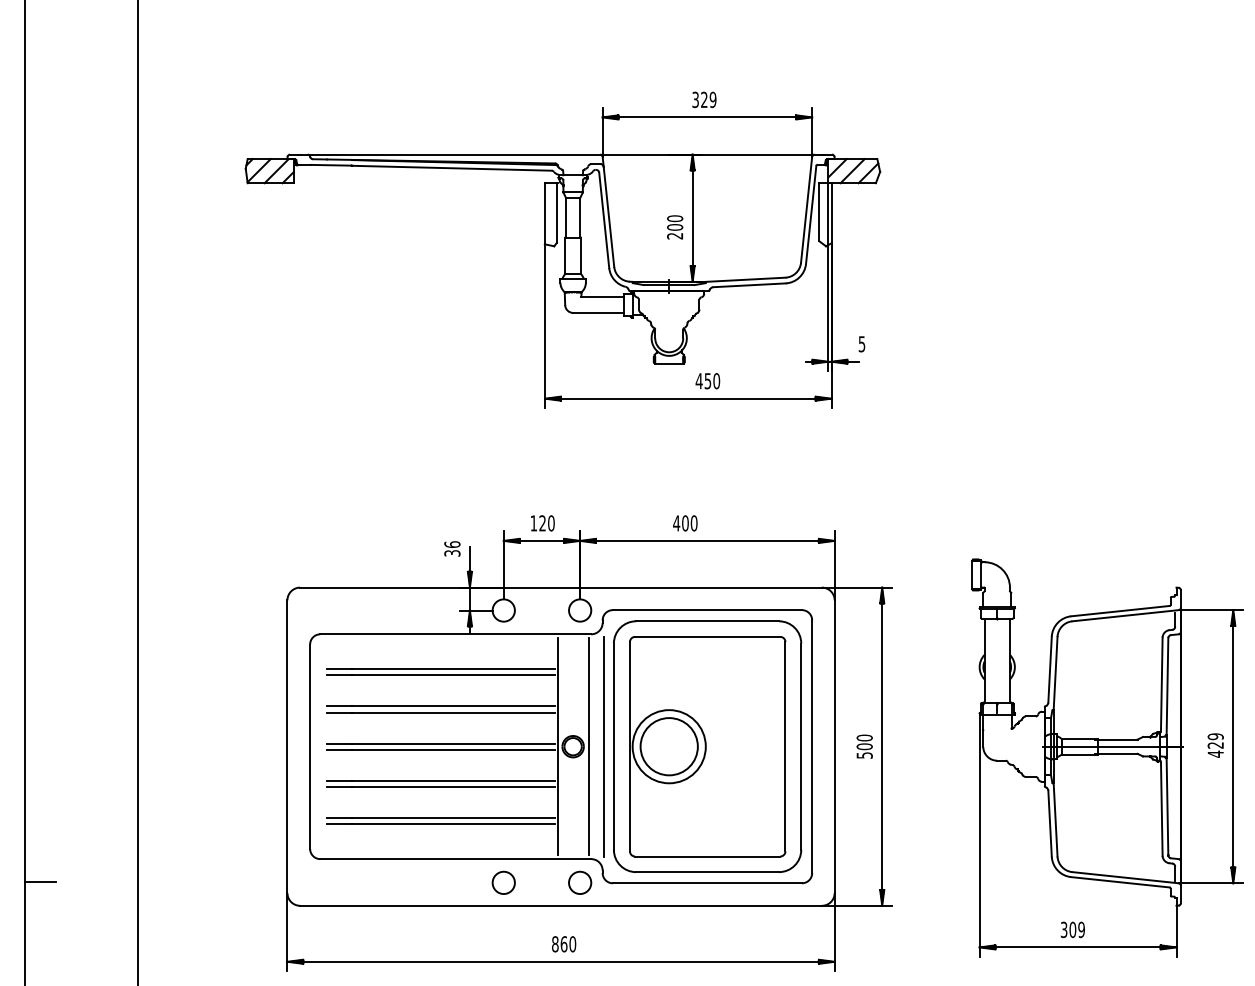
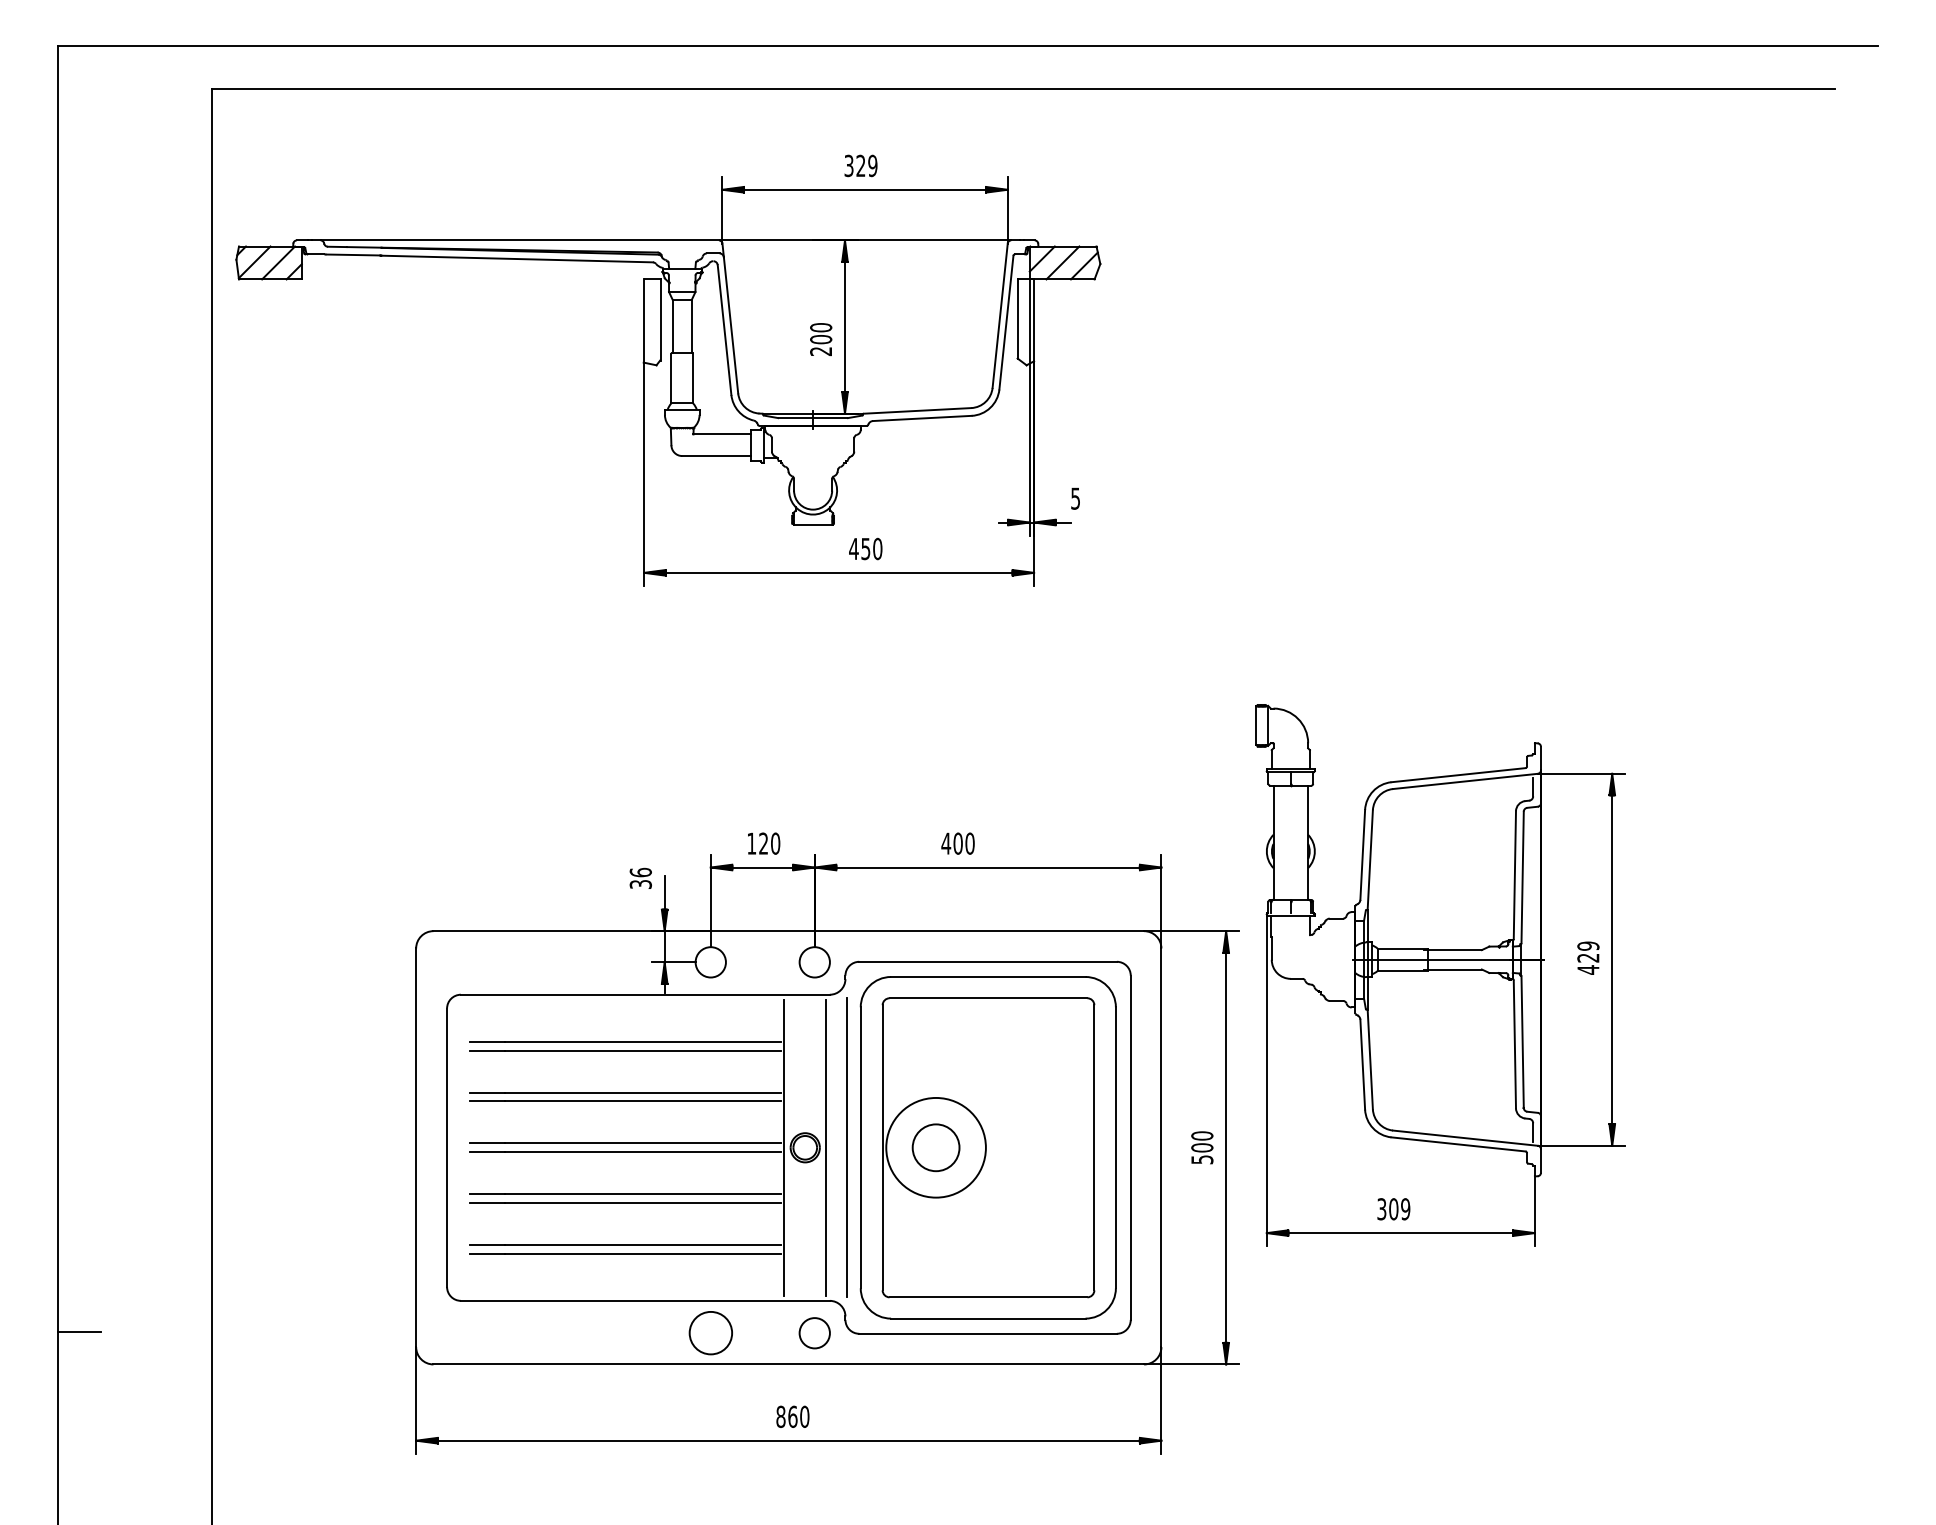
part: (563, 250) -> (668, 370), moved
circle: (669, 746) -> (936, 1147), size x0.6
part: (1107, 758) -> (1440, 975), moved
circle: (503, 883) -> (710, 1333), size x1.4

